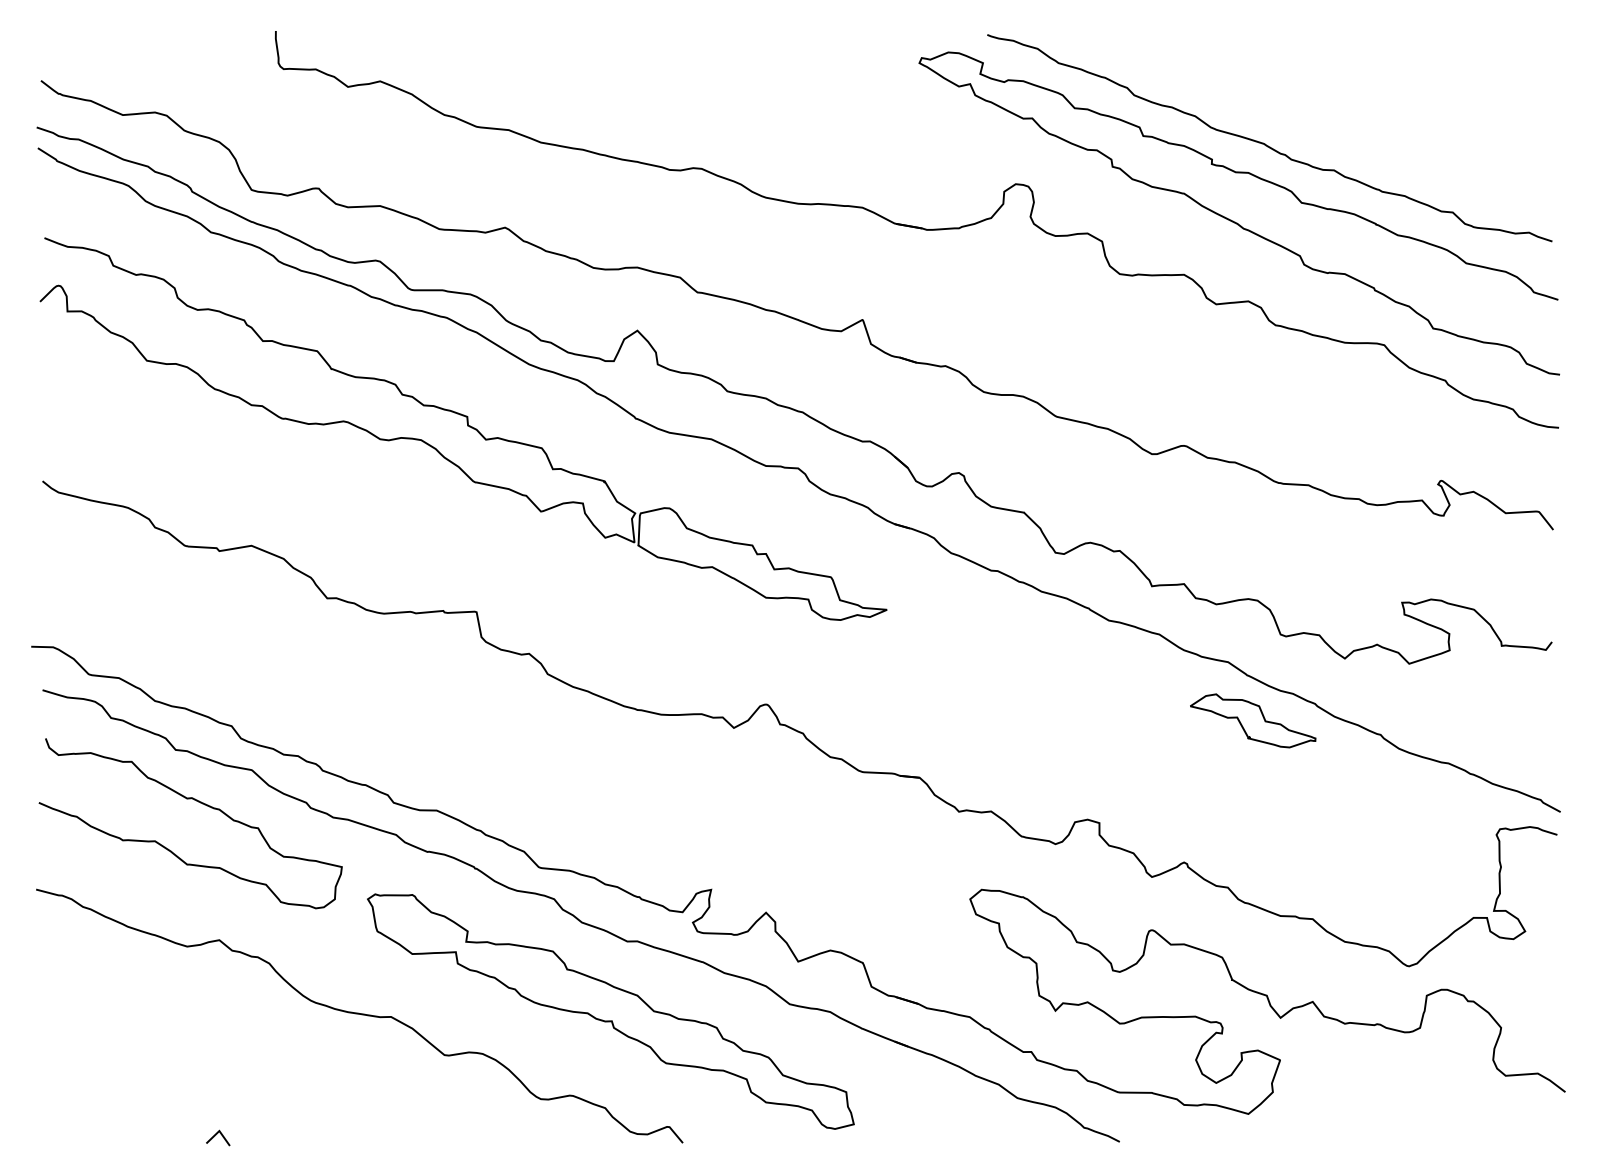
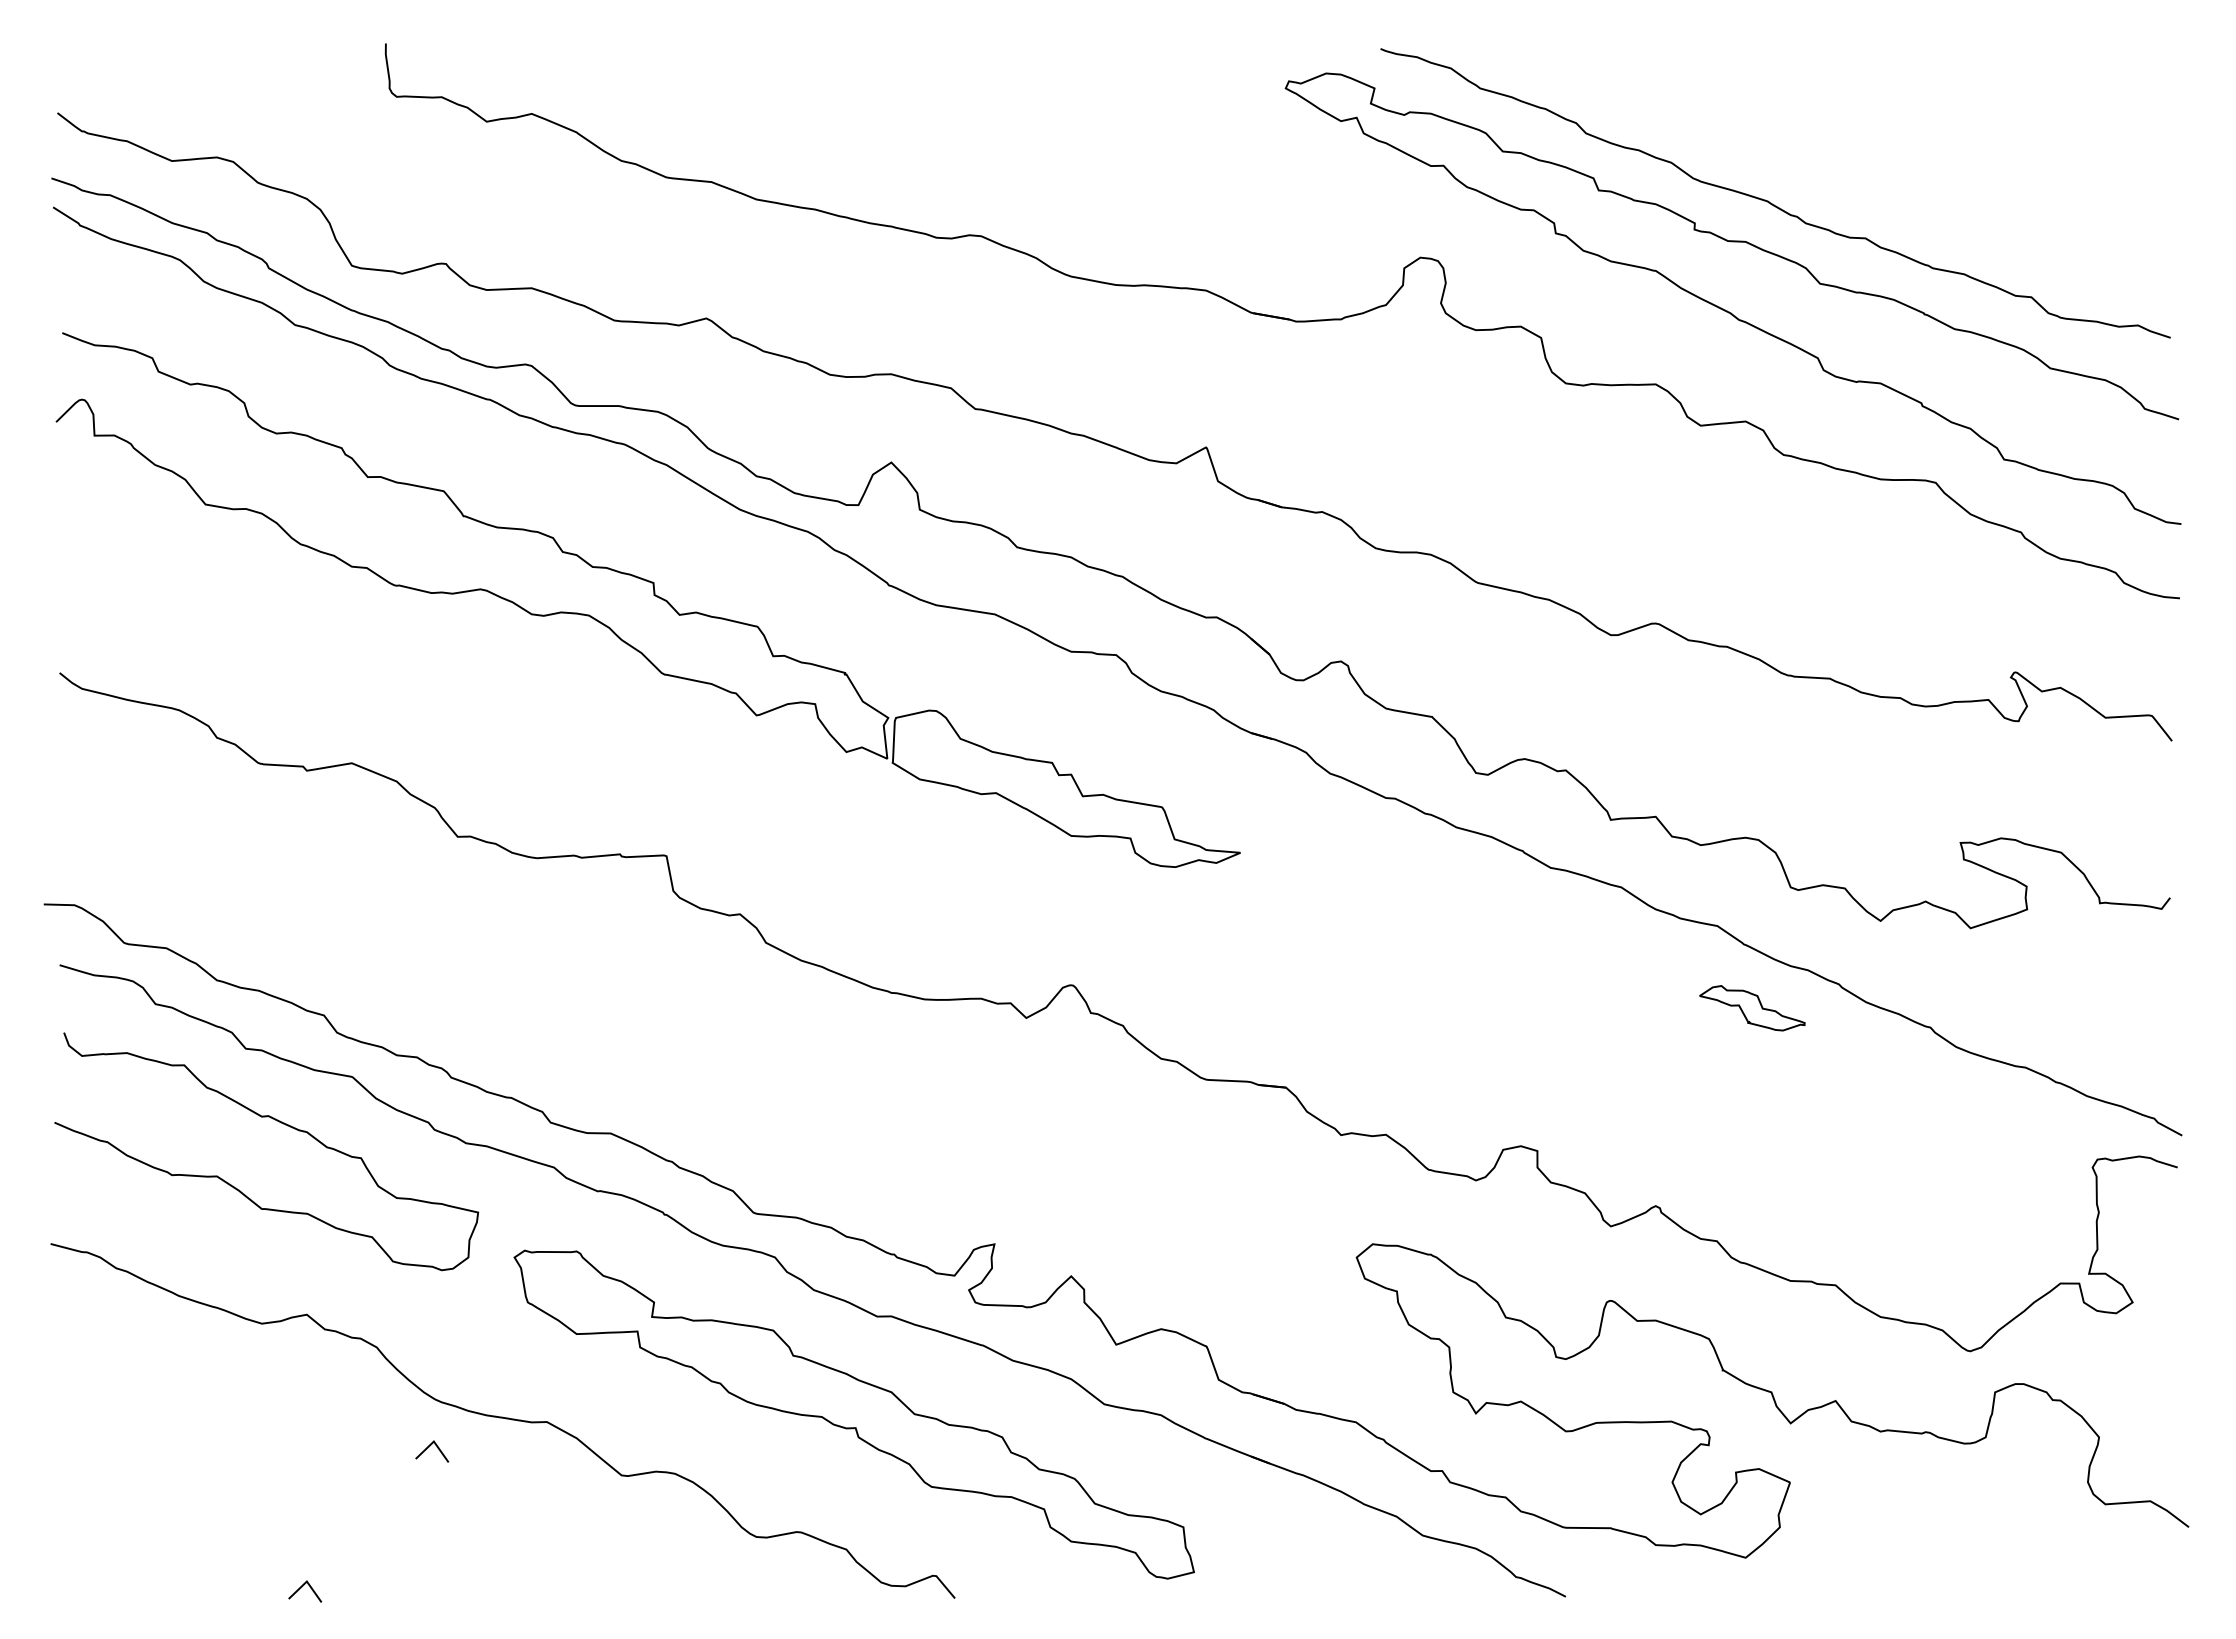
part: (1253, 721) -> (1752, 1008), size x0.6
line: (307, 1035) -> (429, 1447), added

